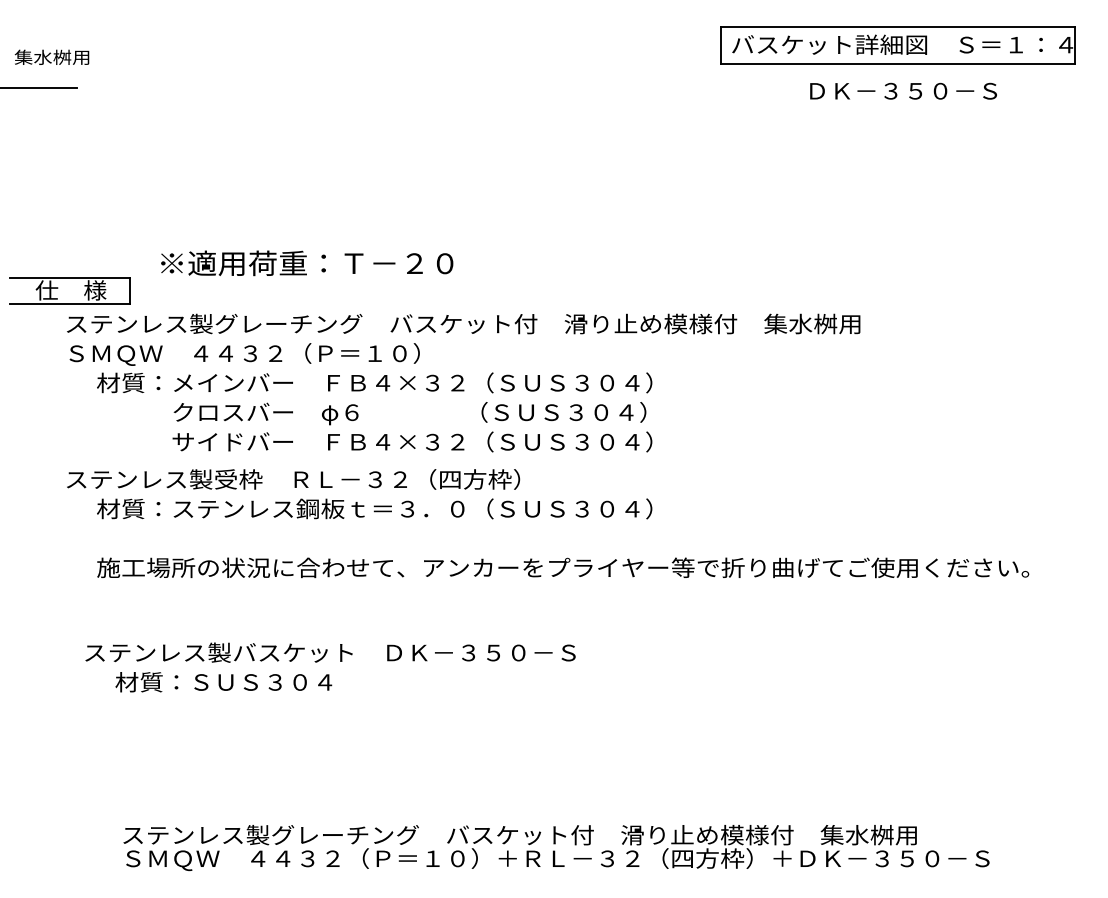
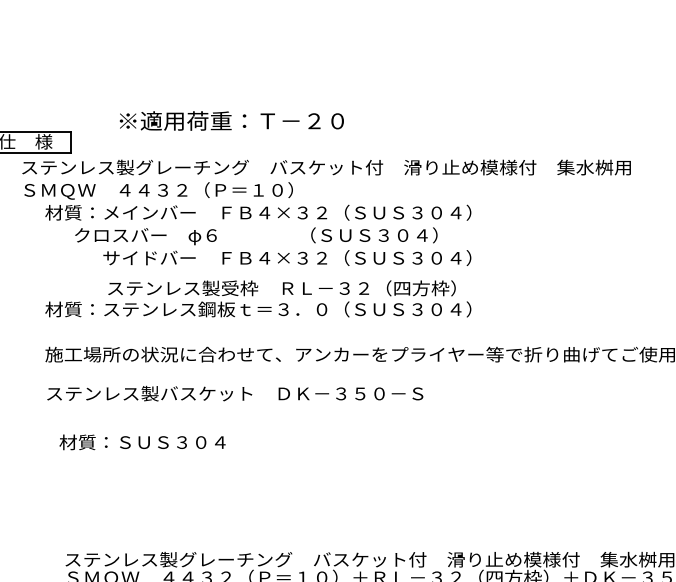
text: (307, 263) -> (232, 121), moved
text: (409, 413) -> (255, 236), moved
text: (293, 479) -> (281, 288), moved
text: (330, 652) -> (235, 393), moved

